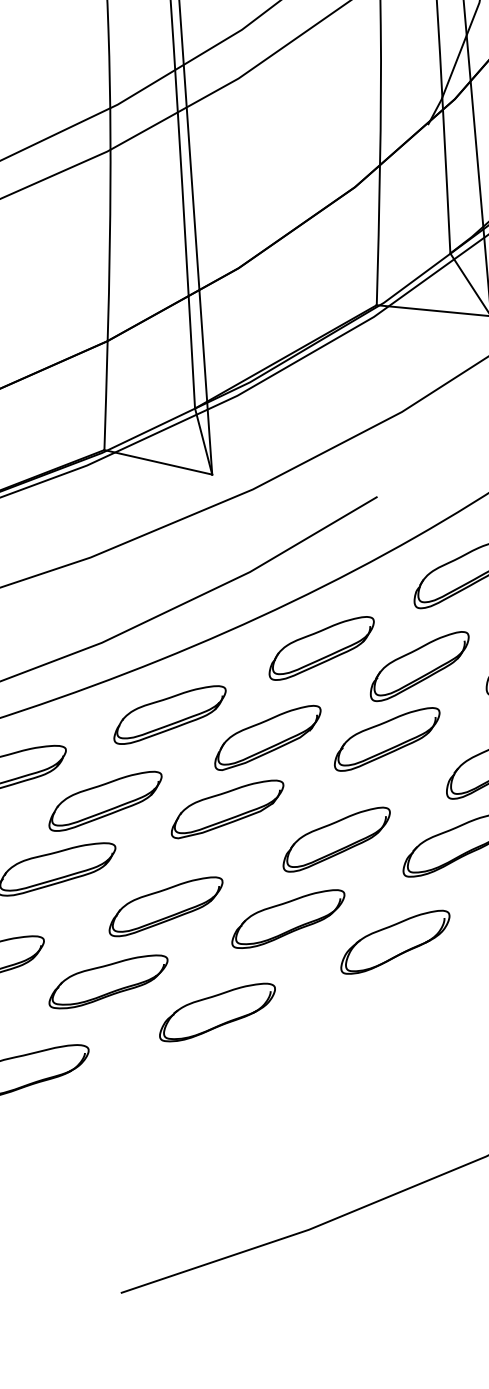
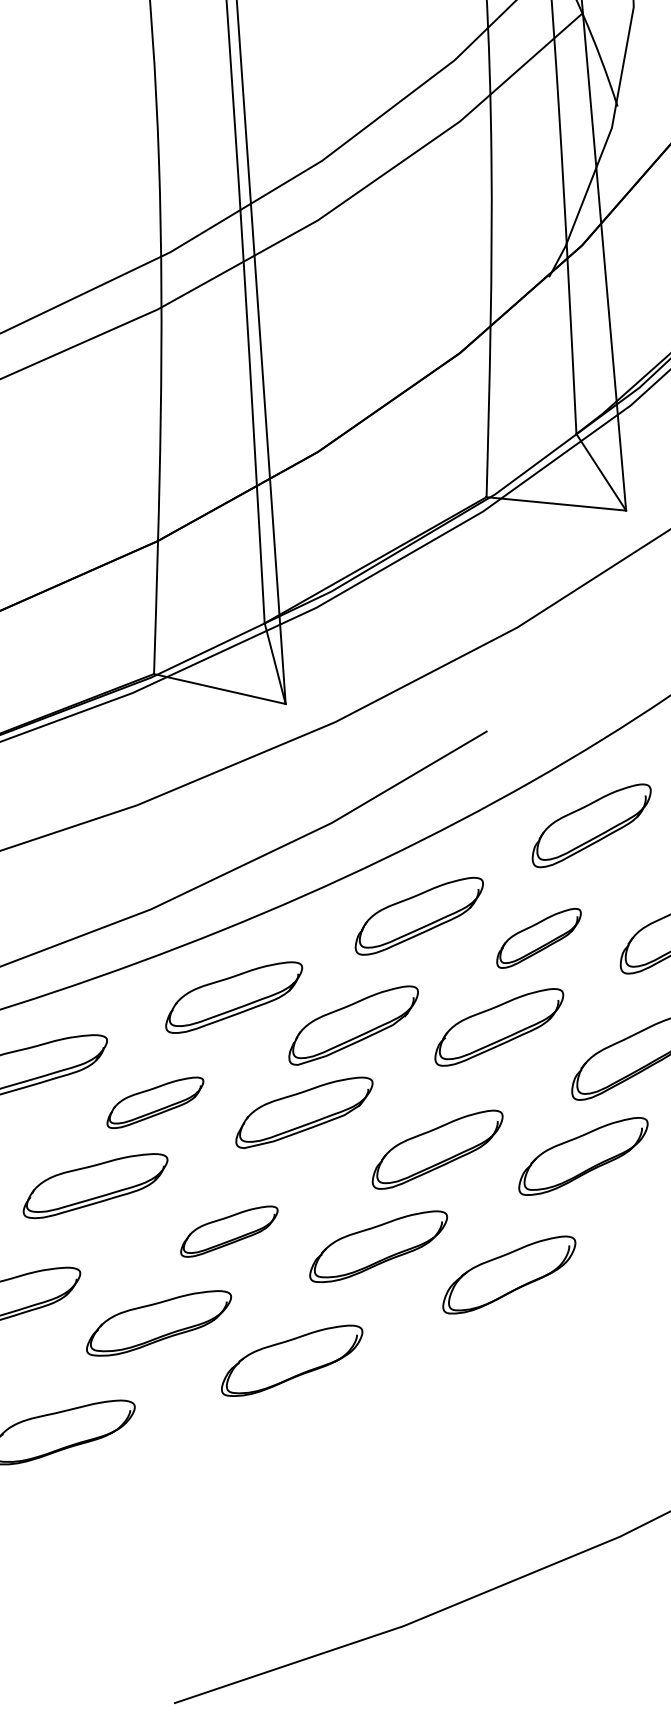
part: (419, 666) -> (538, 938), size x0.7
part: (105, 800) -> (155, 1102), size x0.7
part: (166, 906) -> (229, 1231), size x0.7

